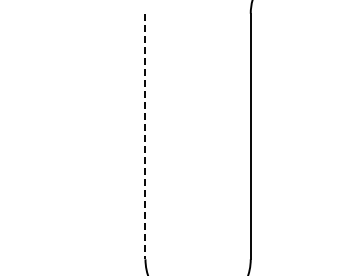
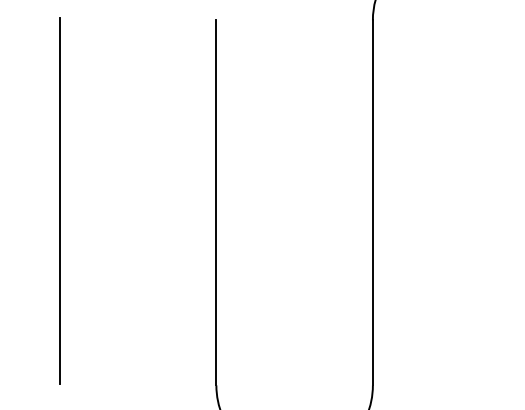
line: (40, 135) -> (60, 201), added
line: (145, 136) -> (216, 202), dashed -> solid

